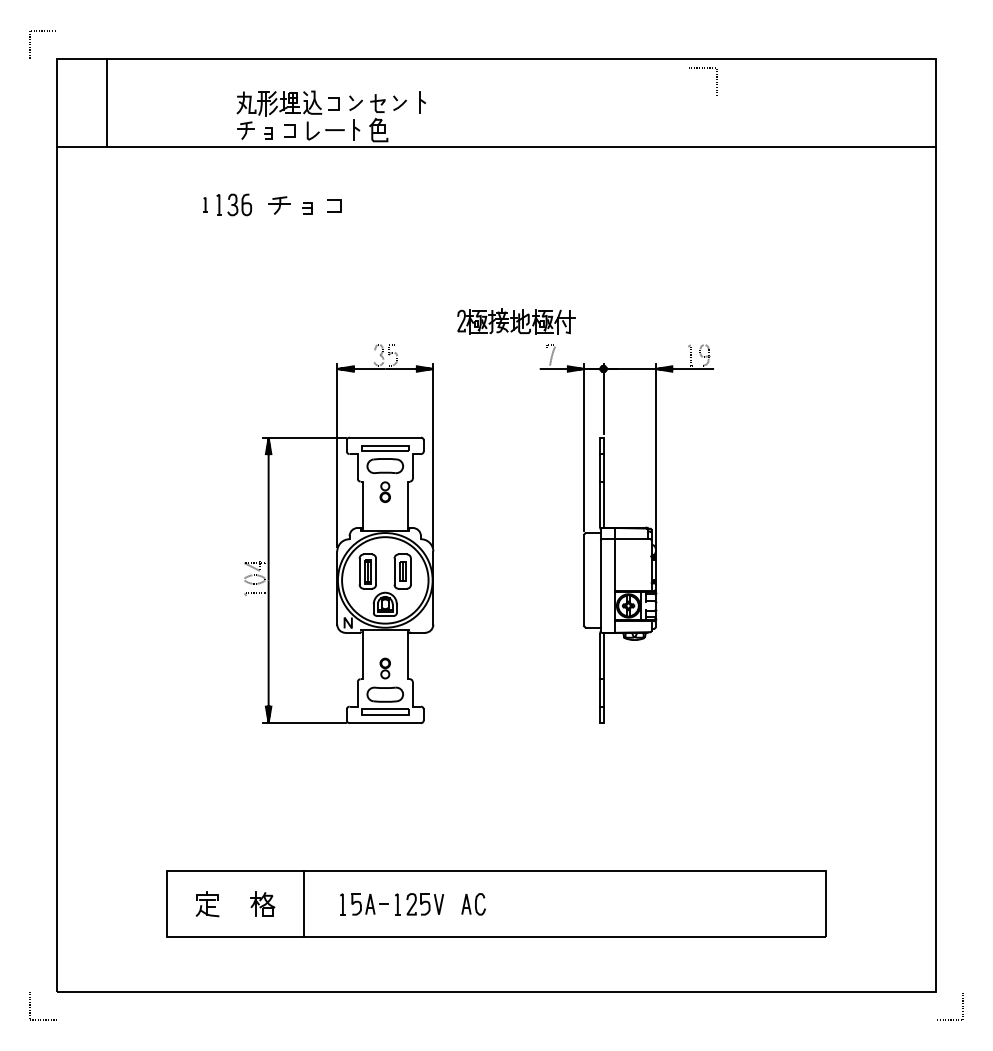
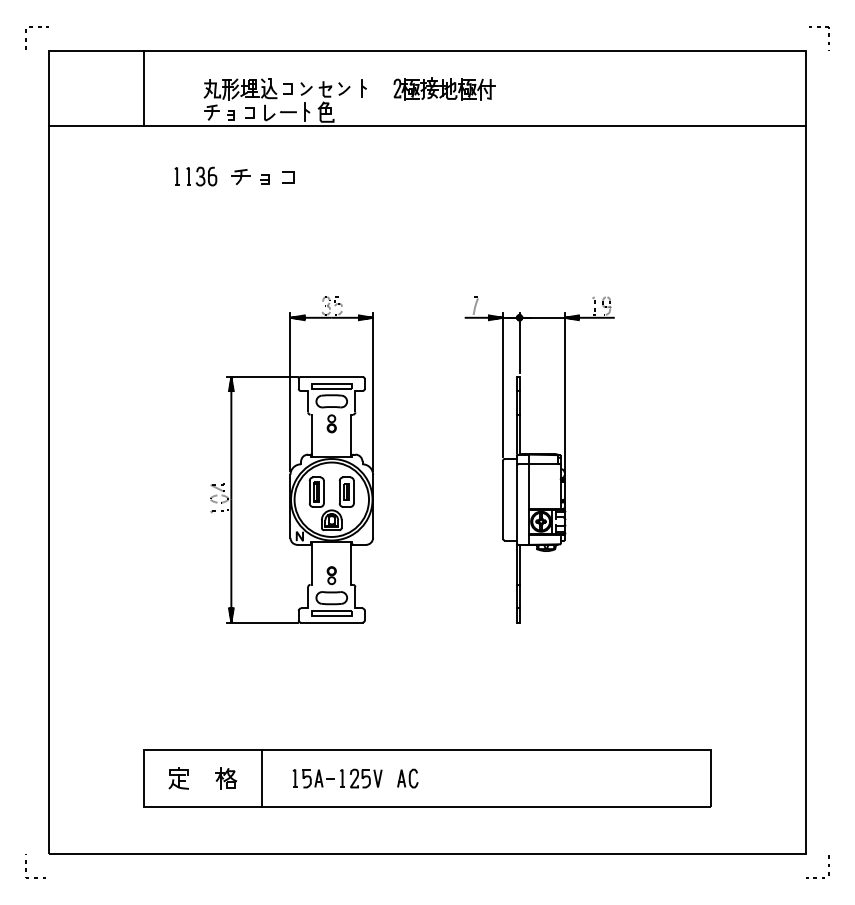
line: (716, 79) -> (828, 36), moved
line: (106, 102) -> (143, 88), moved
part: (204, 204) -> (176, 176), size x1.43
part: (516, 321) -> (444, 88), moved

